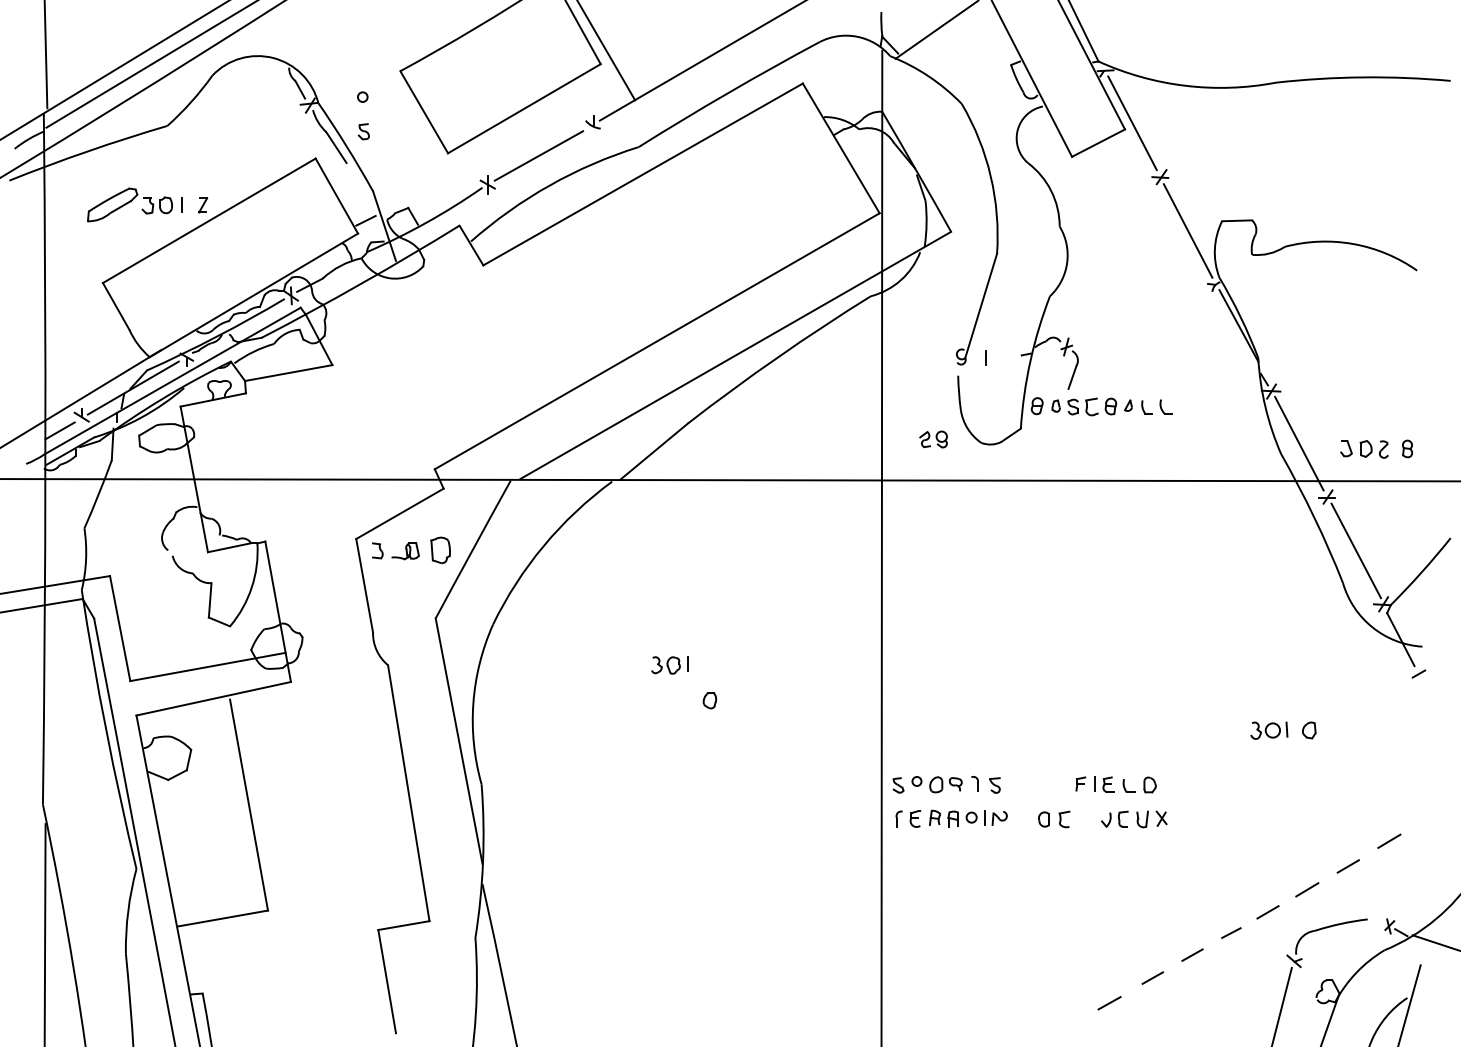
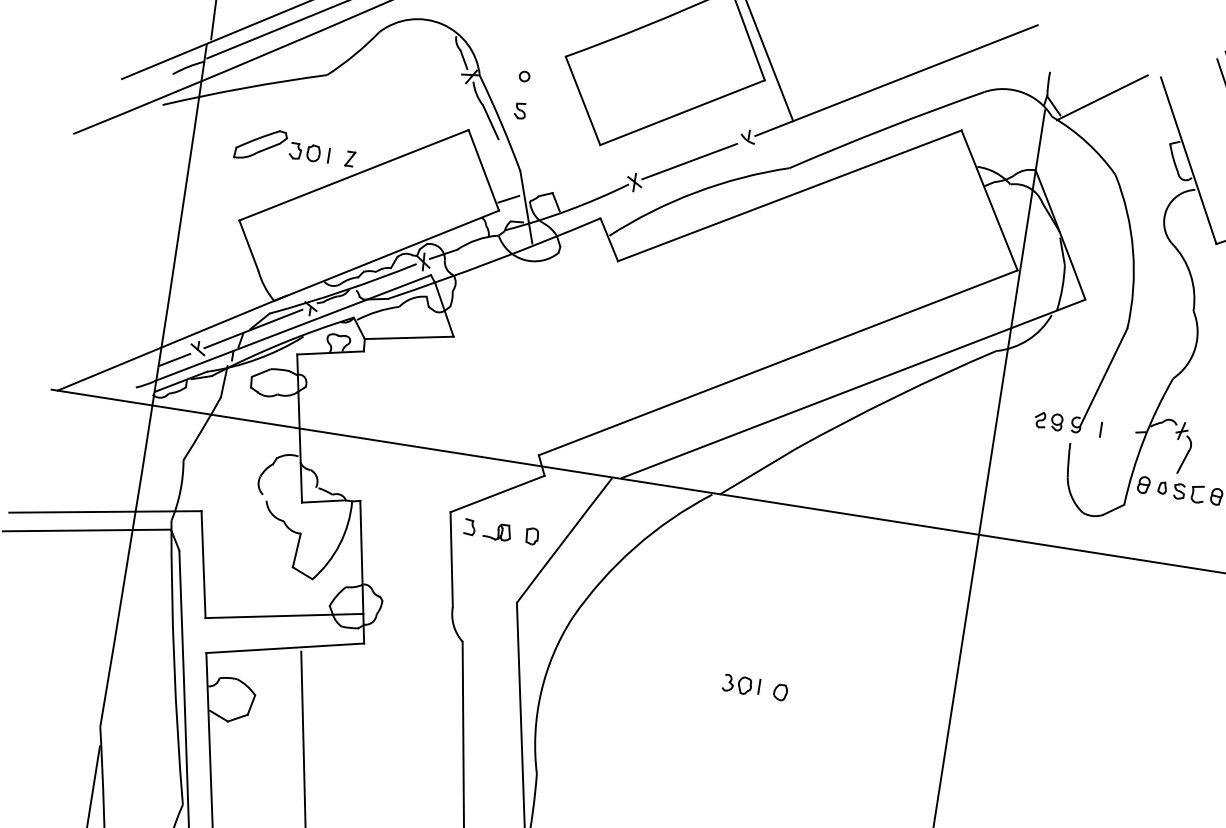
part: (933, 439) -> (1048, 421), moved
part: (440, 550) -> (532, 536), size x0.62
part: (709, 700) -> (780, 692), moved

